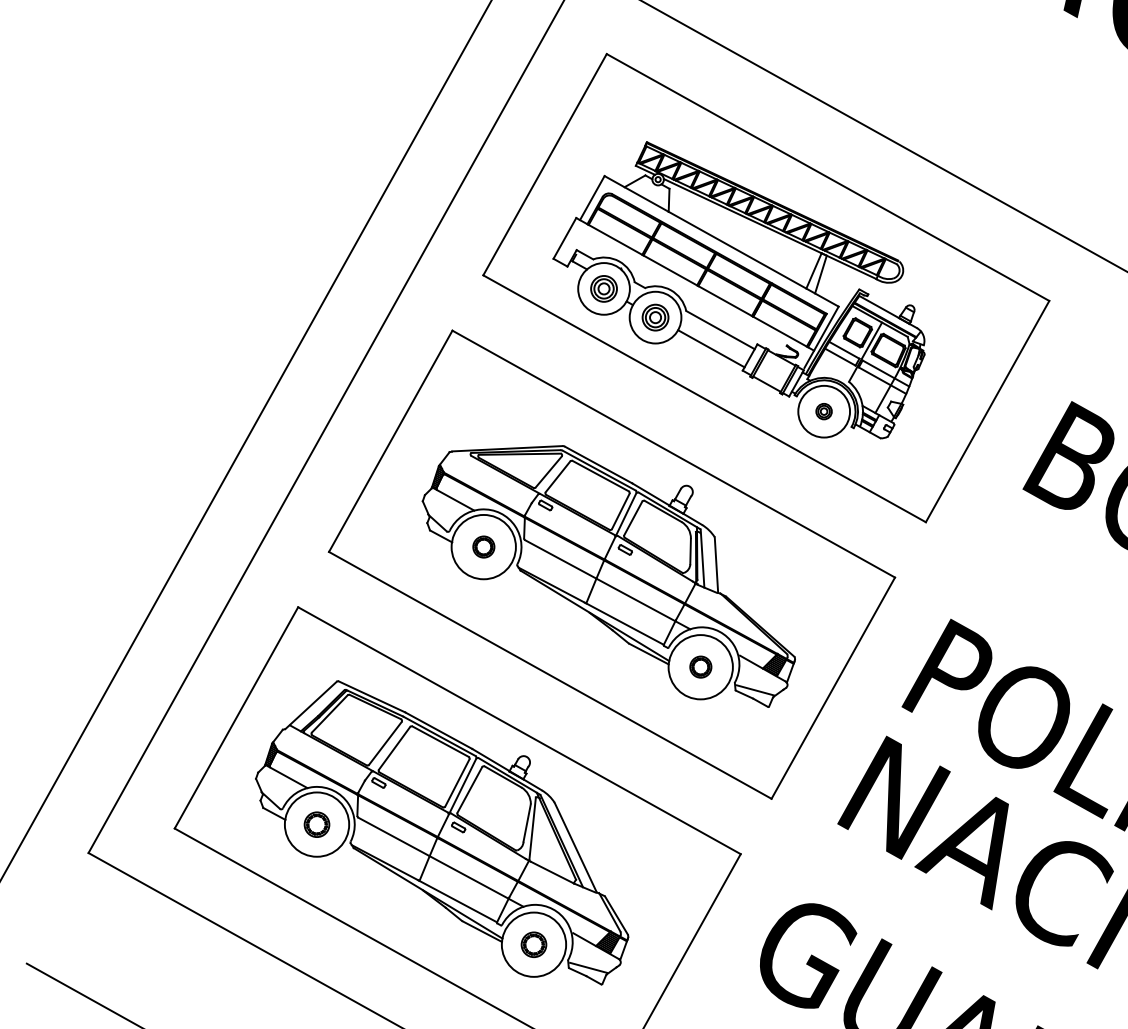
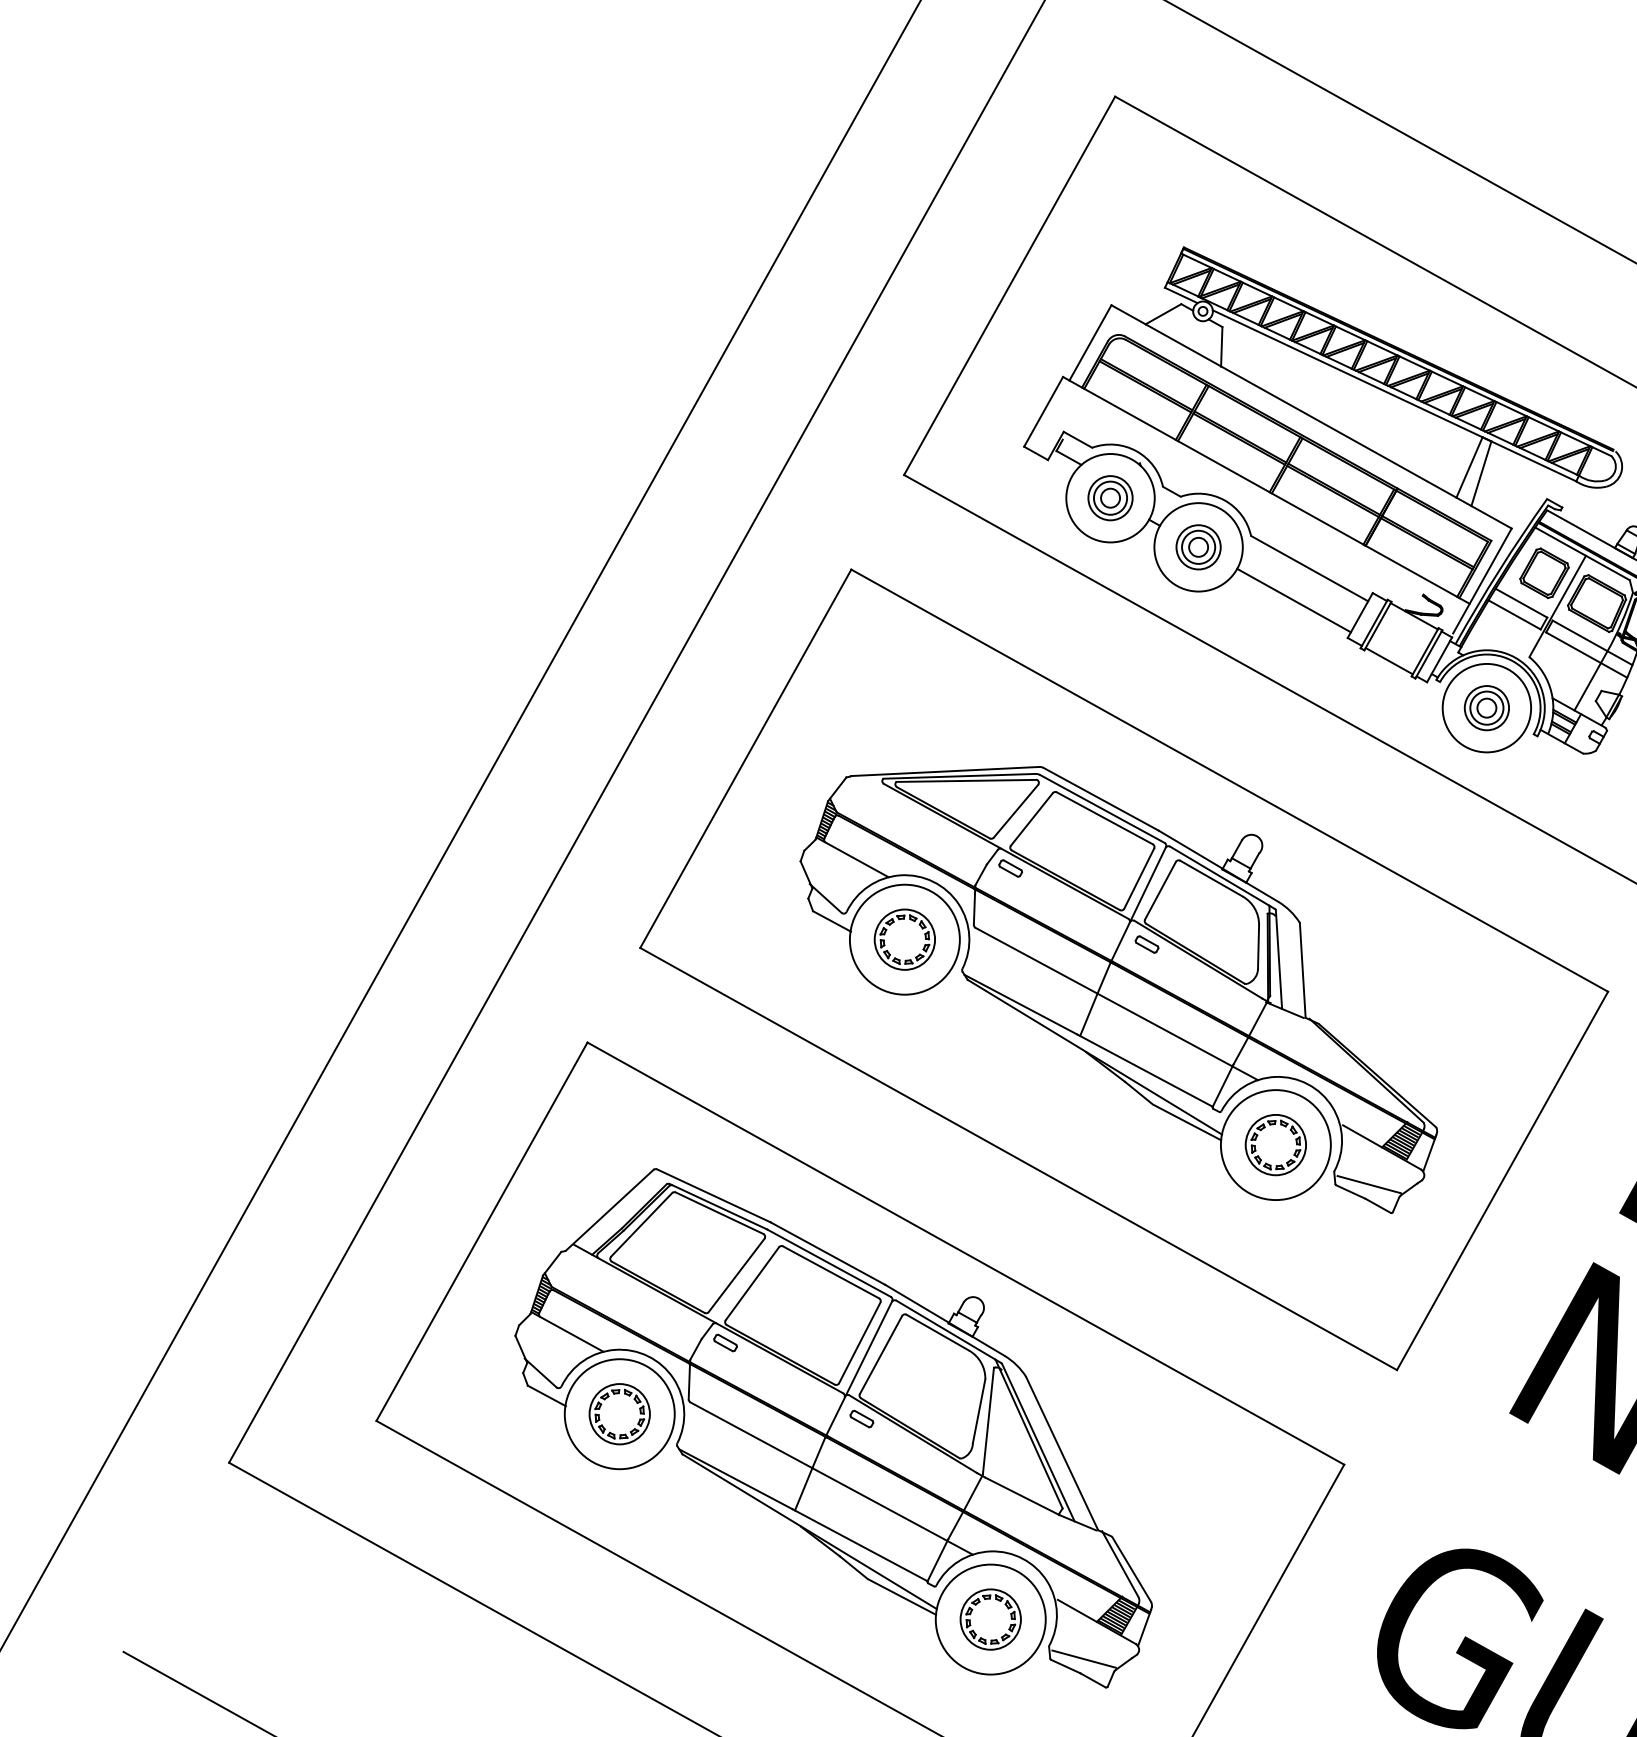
part: (823, 411) -> (1485, 707), size x1.67
part: (483, 546) -> (904, 938), size x1.67
part: (700, 666) -> (1275, 1143), size x1.67
part: (316, 824) -> (618, 1414), size x1.43
part: (533, 944) -> (989, 1619), size x1.43

